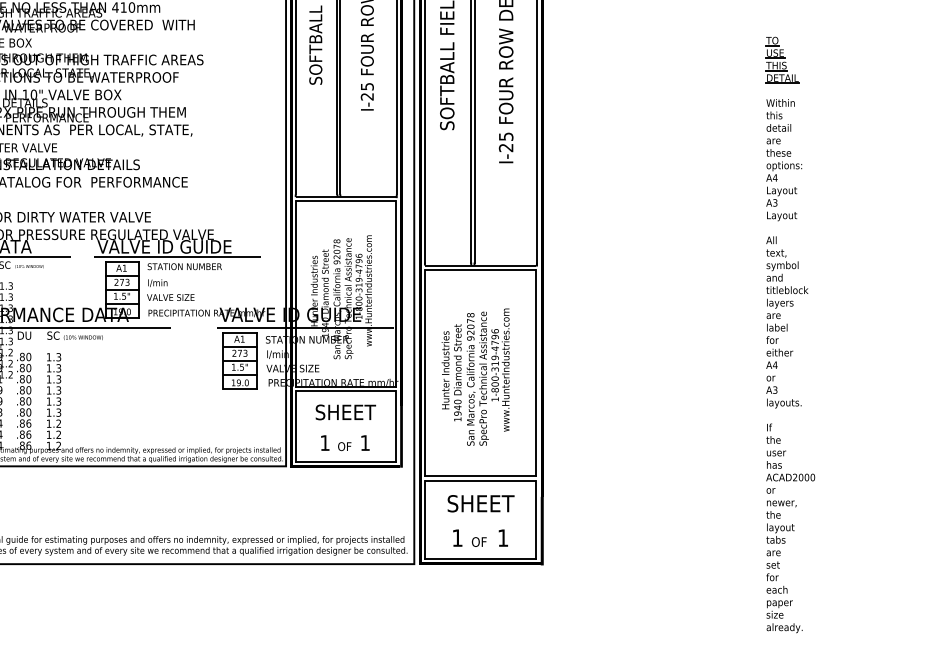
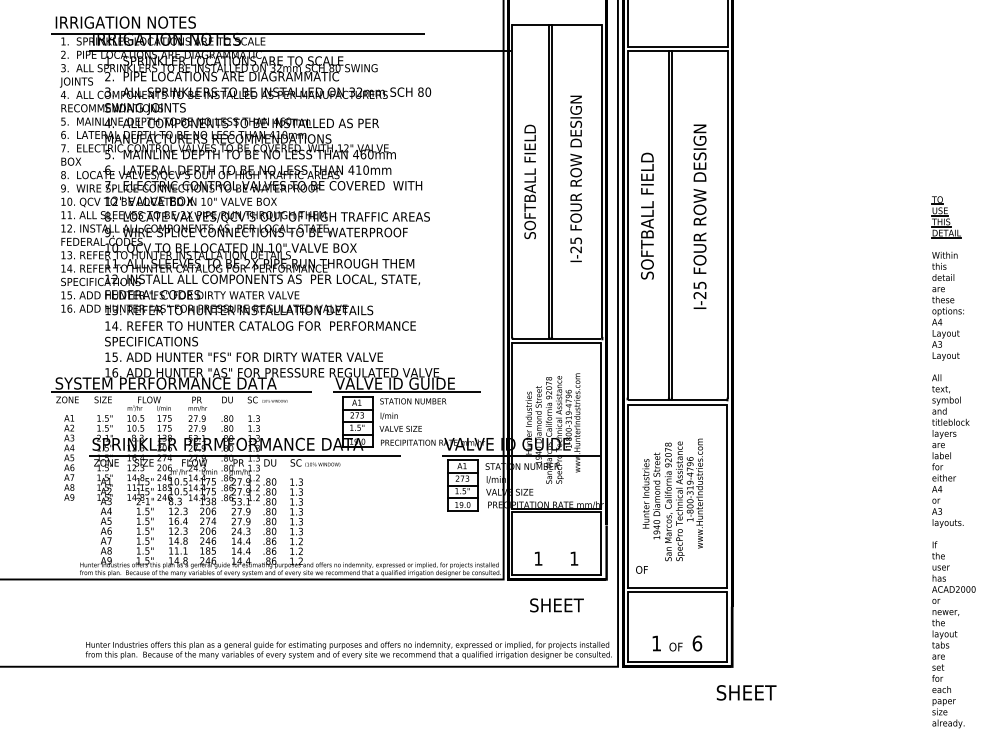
text: (345, 412) -> (556, 605), moved
text: (344, 446) -> (641, 569), moved
text: (480, 503) -> (746, 692), moved
text: (503, 538) -> (697, 643), 1 -> 6

